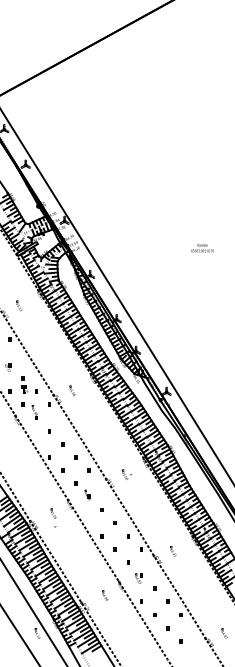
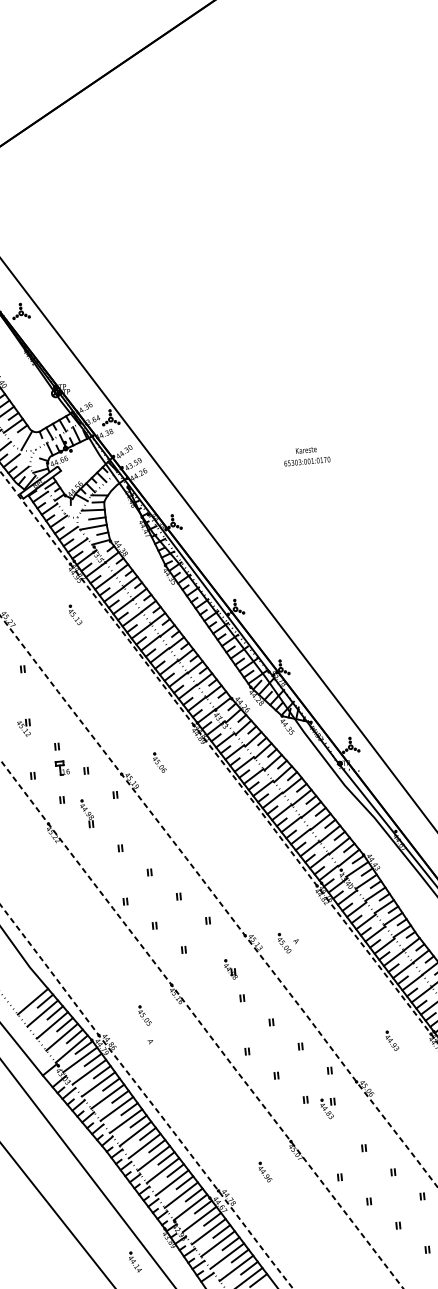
text: (202, 248) -> (306, 456), moved
part: (19, 305) -> (75, 613), moved
part: (126, 474) -> (286, 941), moved
part: (87, 494) -> (230, 967), moved
part: (173, 551) -> (392, 1040), moved
part: (138, 578) -> (327, 1108), moved

